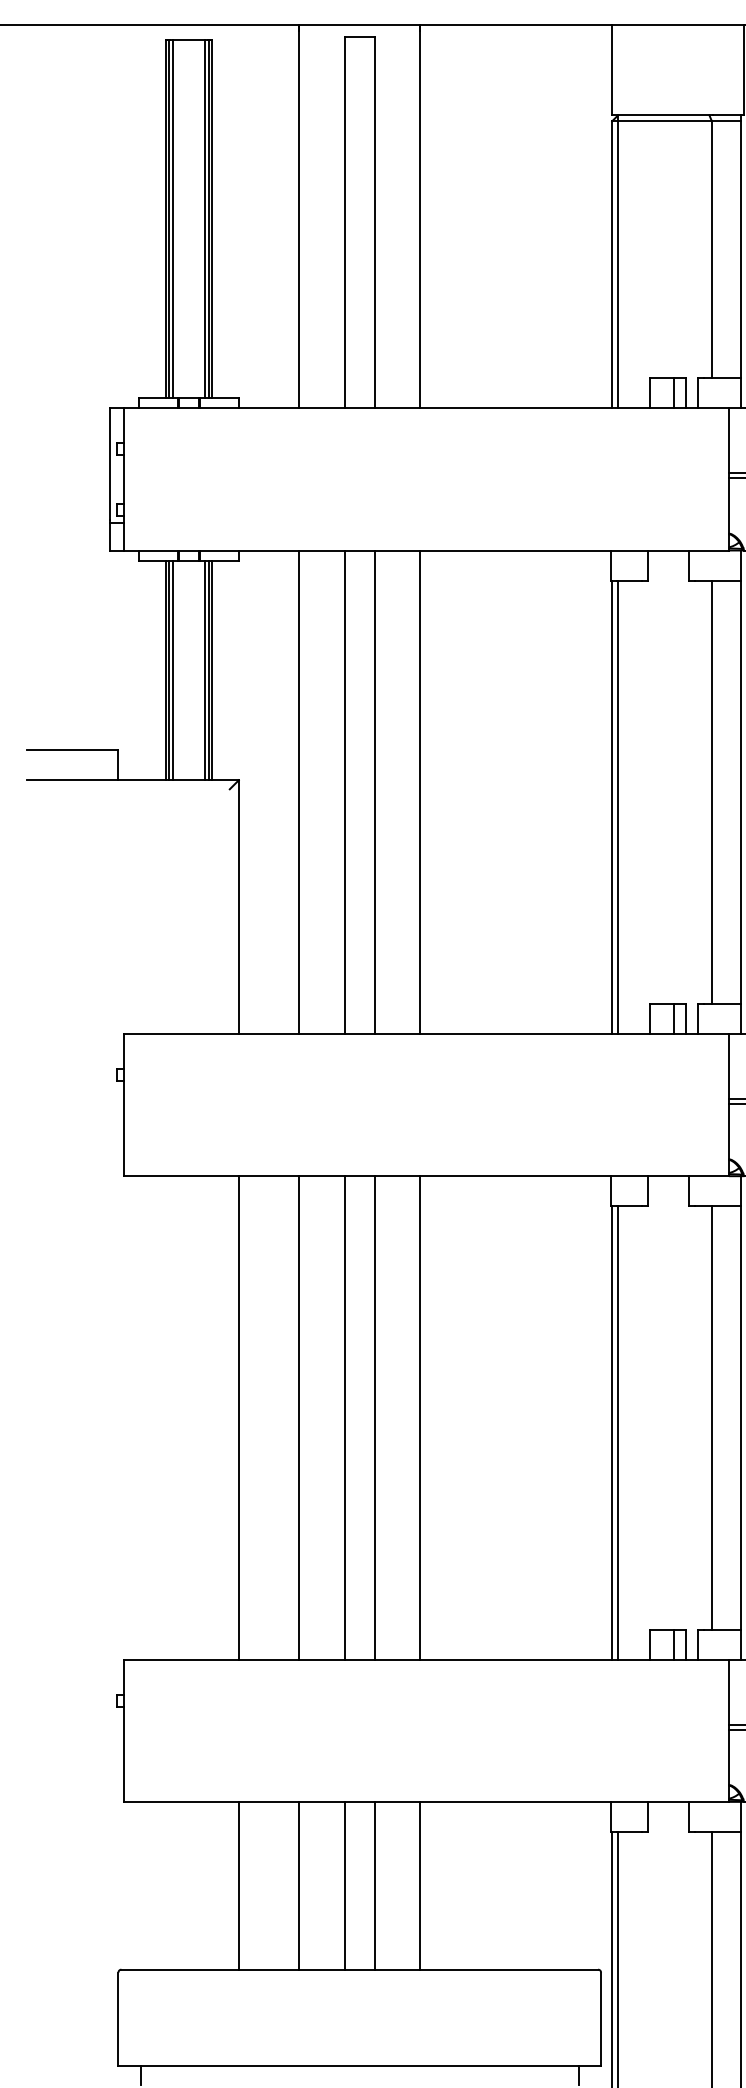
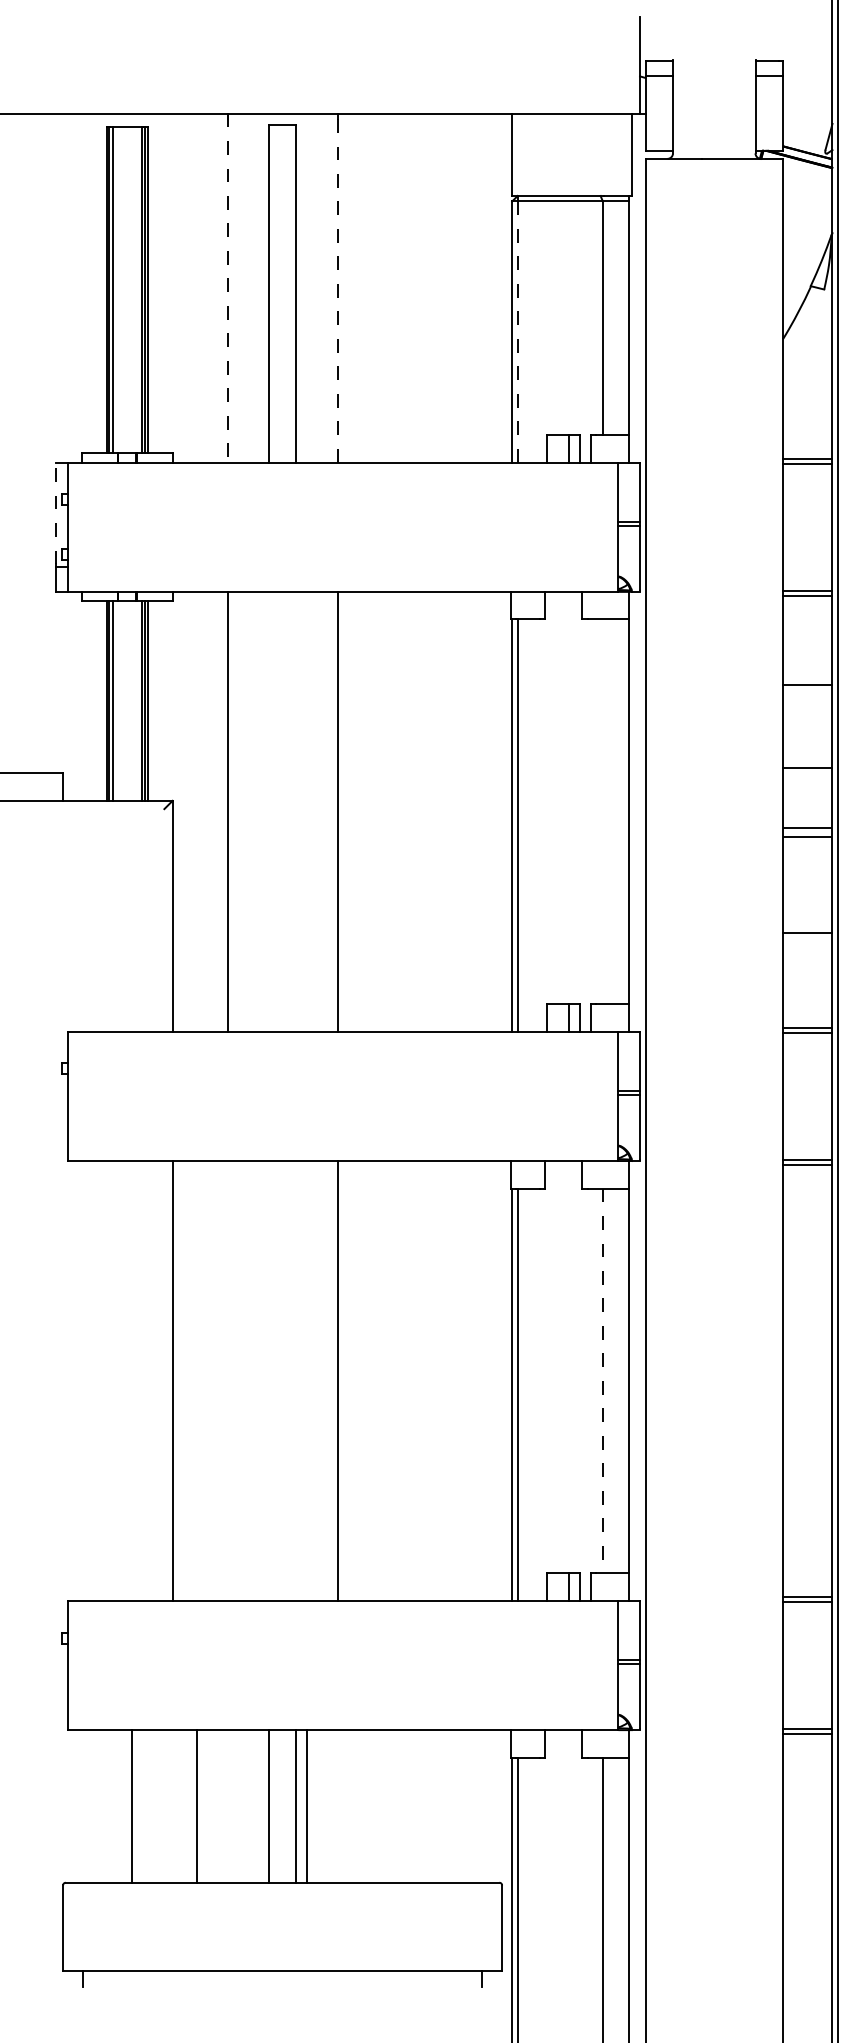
line: (299, 216) -> (227, 288), solid -> dashed
line: (420, 216) -> (337, 288), solid -> dashed
line: (618, 265) -> (517, 332), solid -> dashed
line: (110, 464) -> (55, 513), solid -> dashed
line: (344, 791) -> (268, 811), removed
line: (375, 791) -> (296, 811), removed
line: (711, 791) -> (602, 811), removed
line: (299, 1417) -> (227, 1380), removed
line: (344, 1417) -> (268, 1380), removed
line: (375, 1417) -> (296, 1380), removed
line: (711, 1418) -> (602, 1381), solid -> dashed
line: (238, 1885) -> (131, 1806), moved
line: (299, 1885) -> (196, 1806), moved
line: (420, 1885) -> (306, 1806), moved

